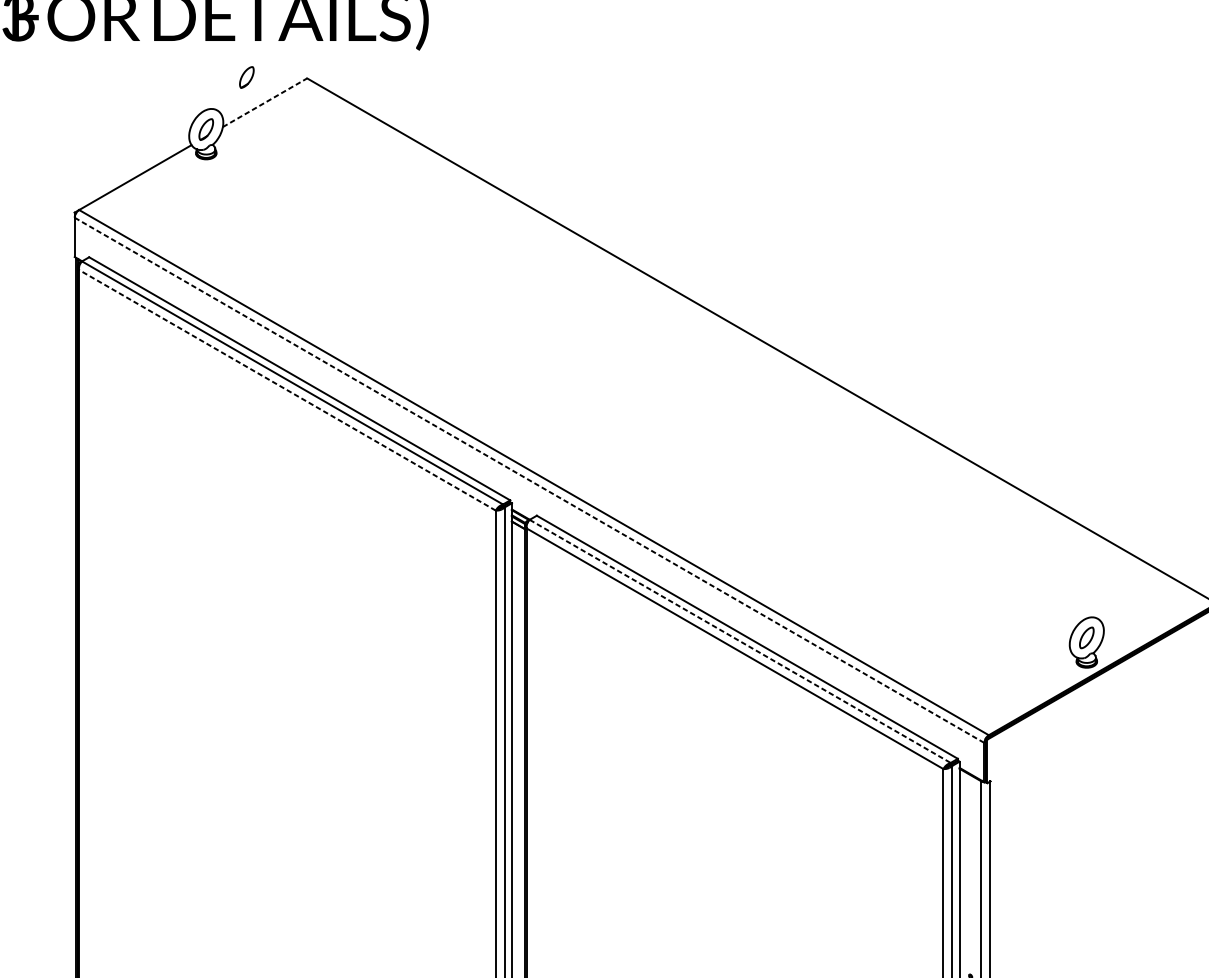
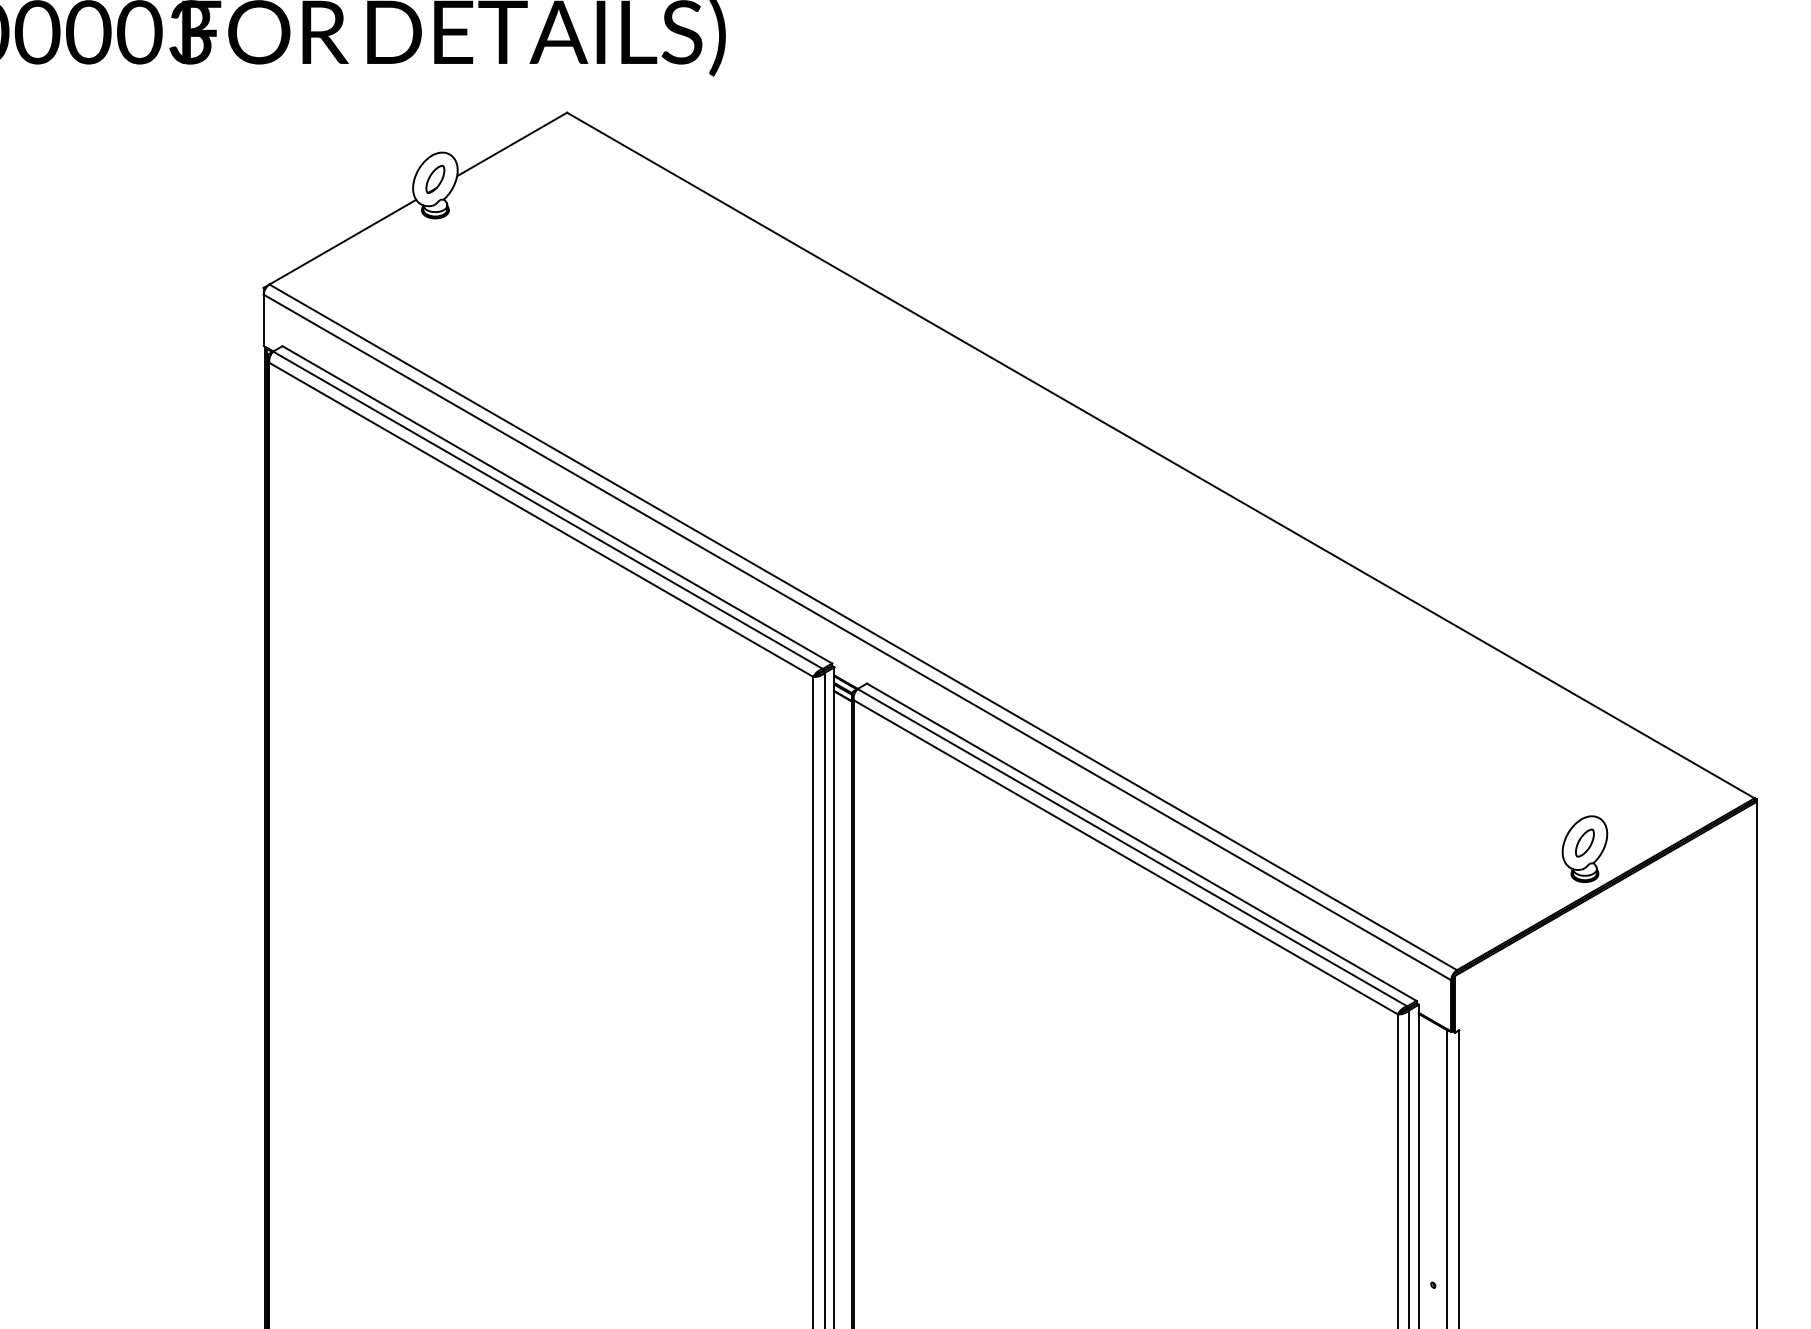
part: (246, 77) -> (488, 111), removed
line: (265, 102) -> (512, 144), dashed -> solid
line: (286, 390) -> (540, 519), dashed -> solid
line: (529, 480) -> (857, 637), dashed -> solid
line: (740, 641) -> (1132, 847), dashed -> solid

